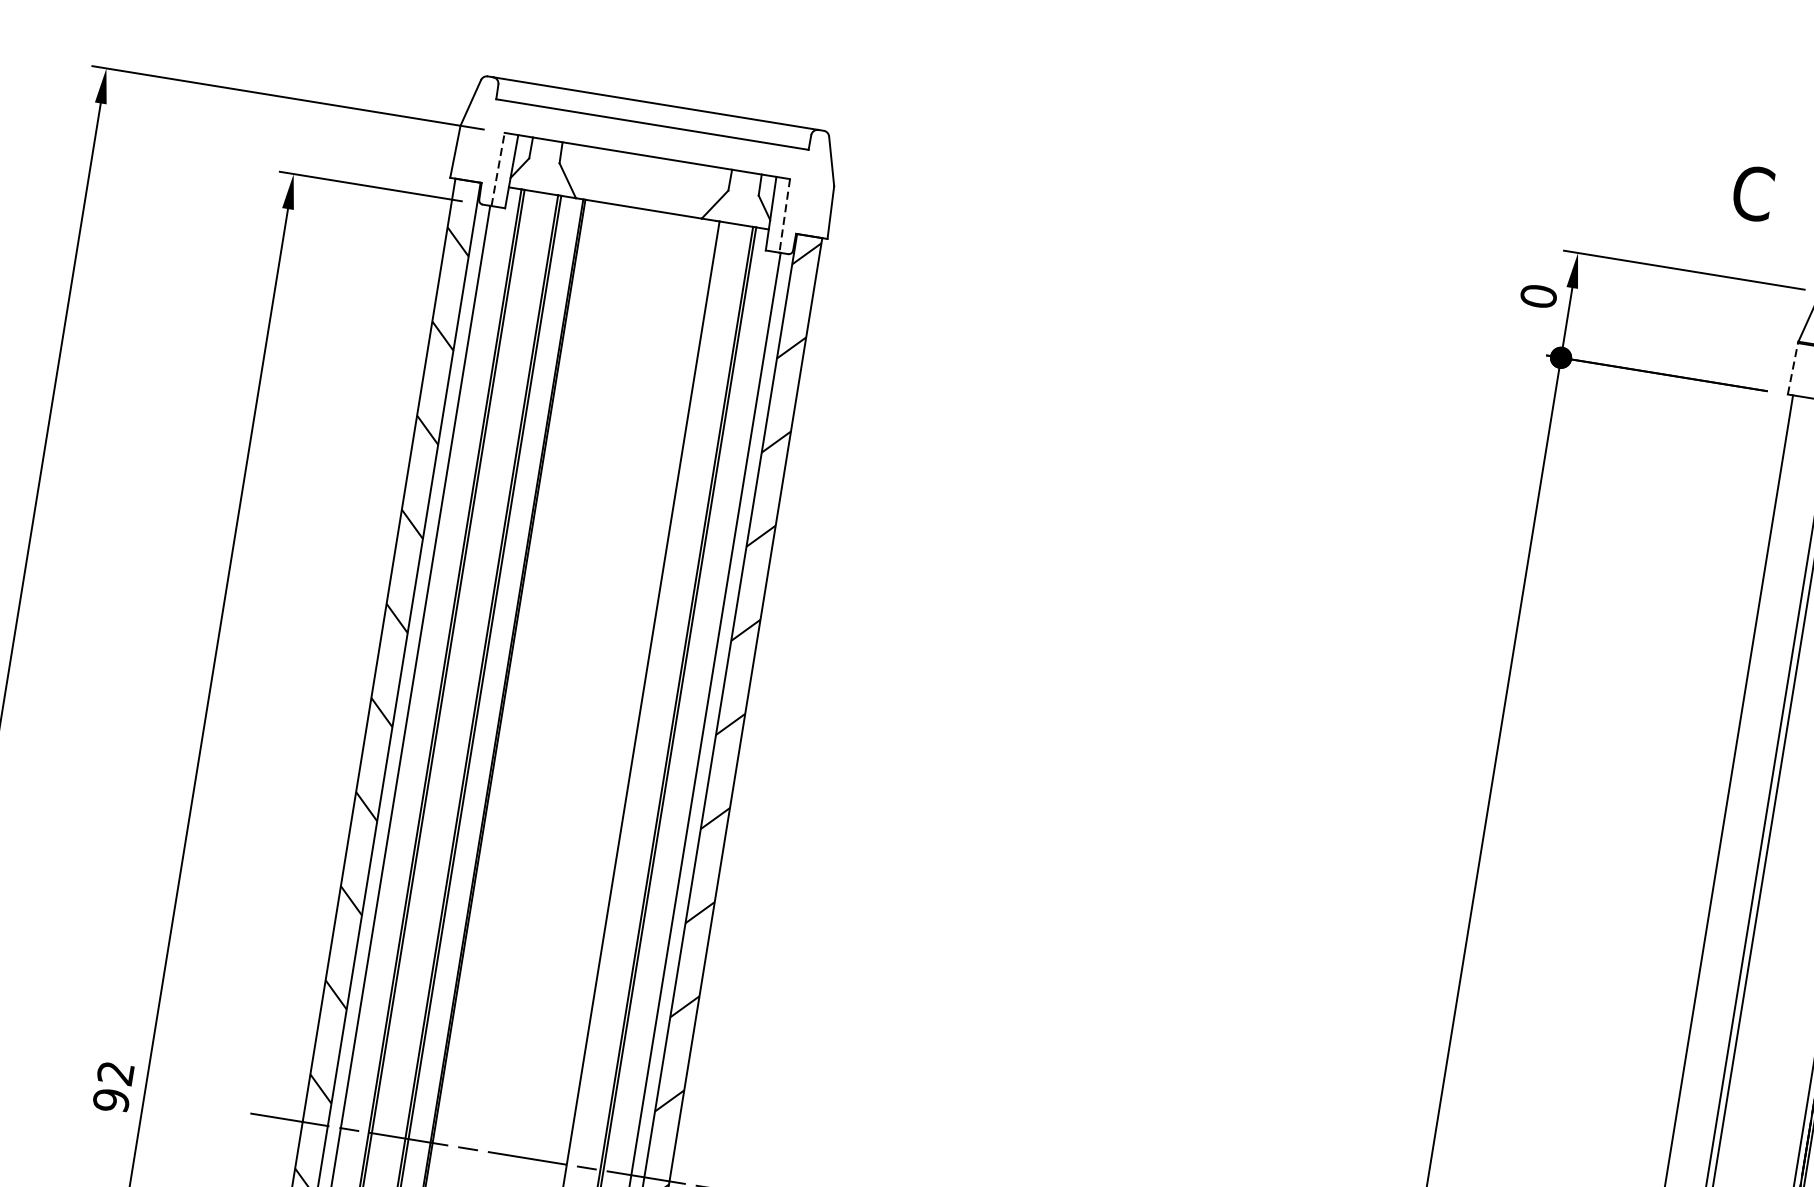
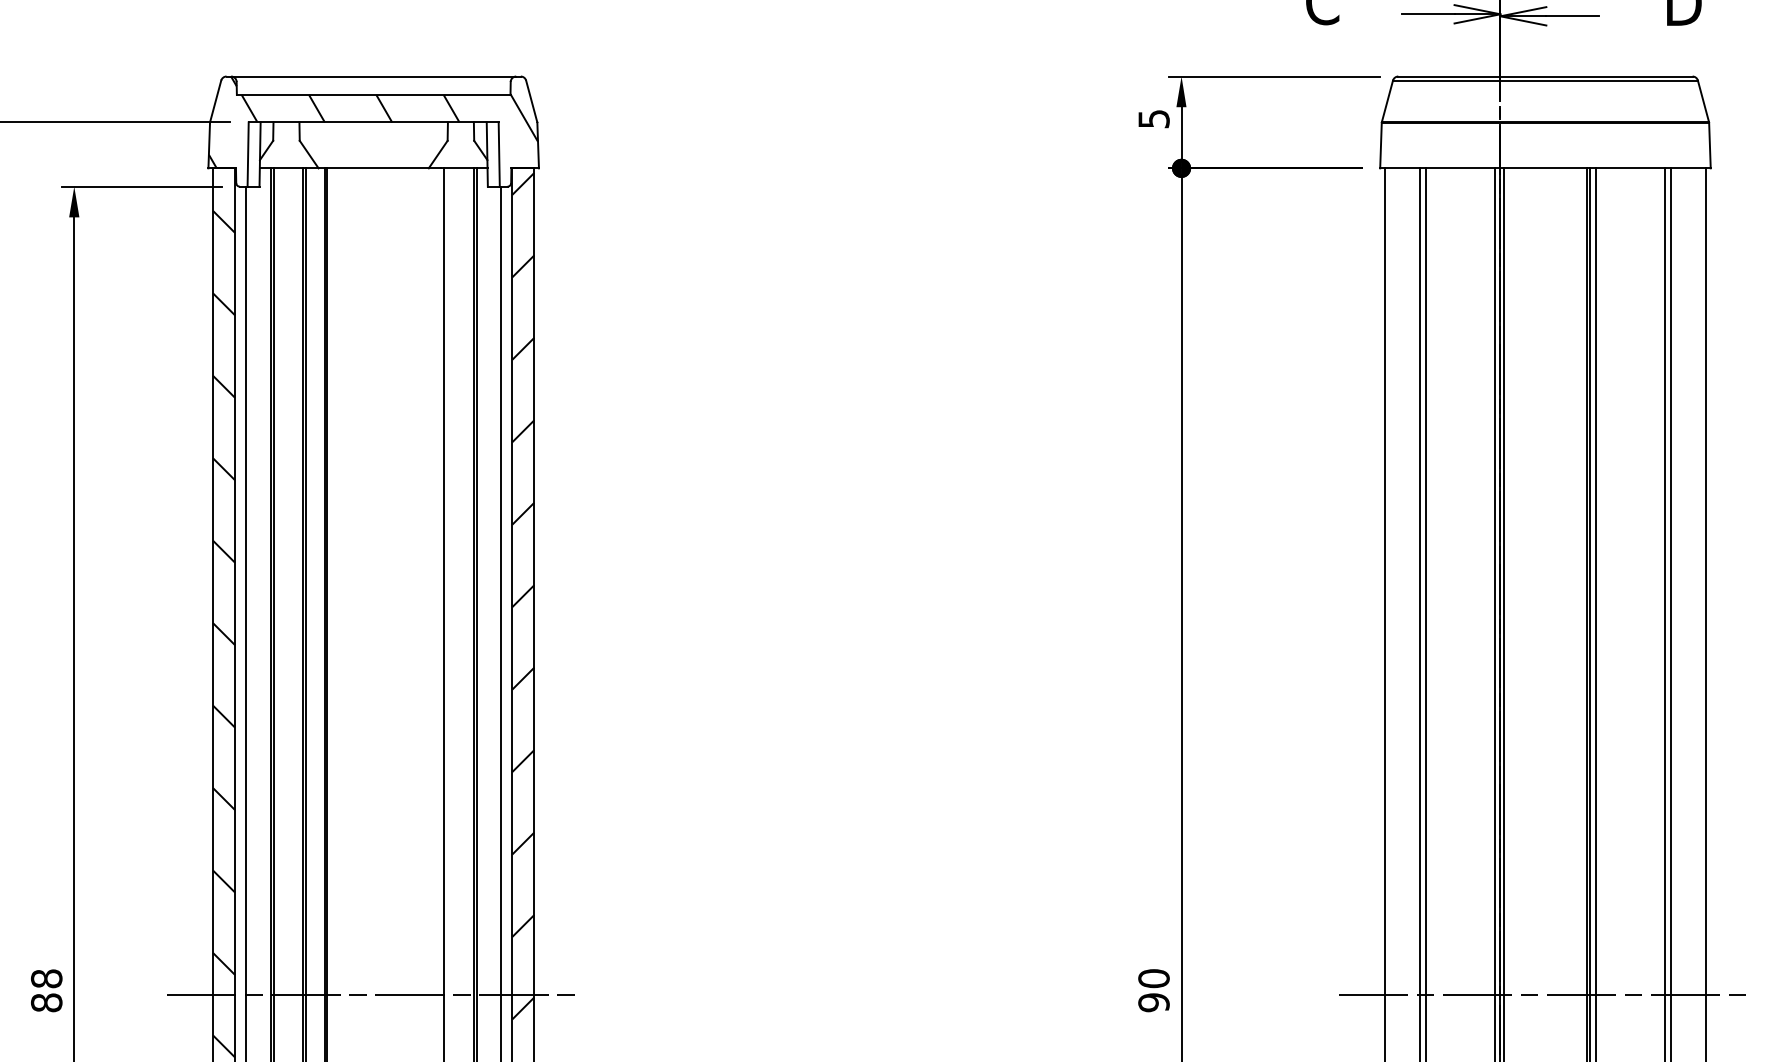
hatch: (647, 156) -> (373, 122), added
line: (498, 169) -> (248, 154), dashed -> solid
line: (784, 217) -> (499, 155), dashed -> solid
text: (1538, 295) -> (1153, 118), 0 -> 5
line: (1792, 368) -> (1380, 145), dashed -> solid
text: (113, 1086) -> (46, 990), 92 -> 88

